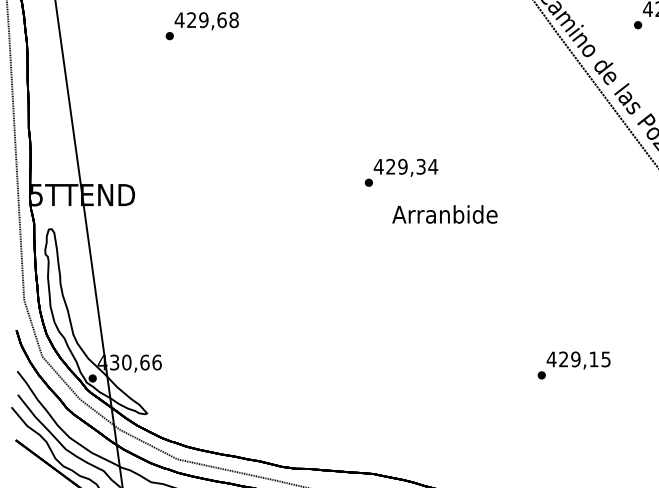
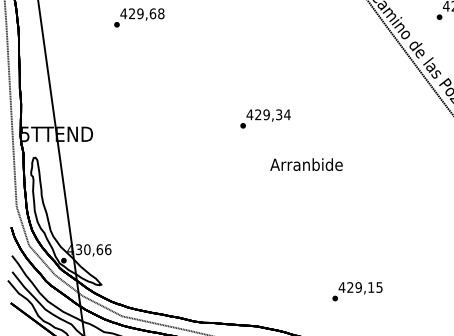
text: (401, 172) -> (265, 118), moved
text: (444, 214) -> (306, 164), moved
text: (574, 365) -> (357, 291), moved

